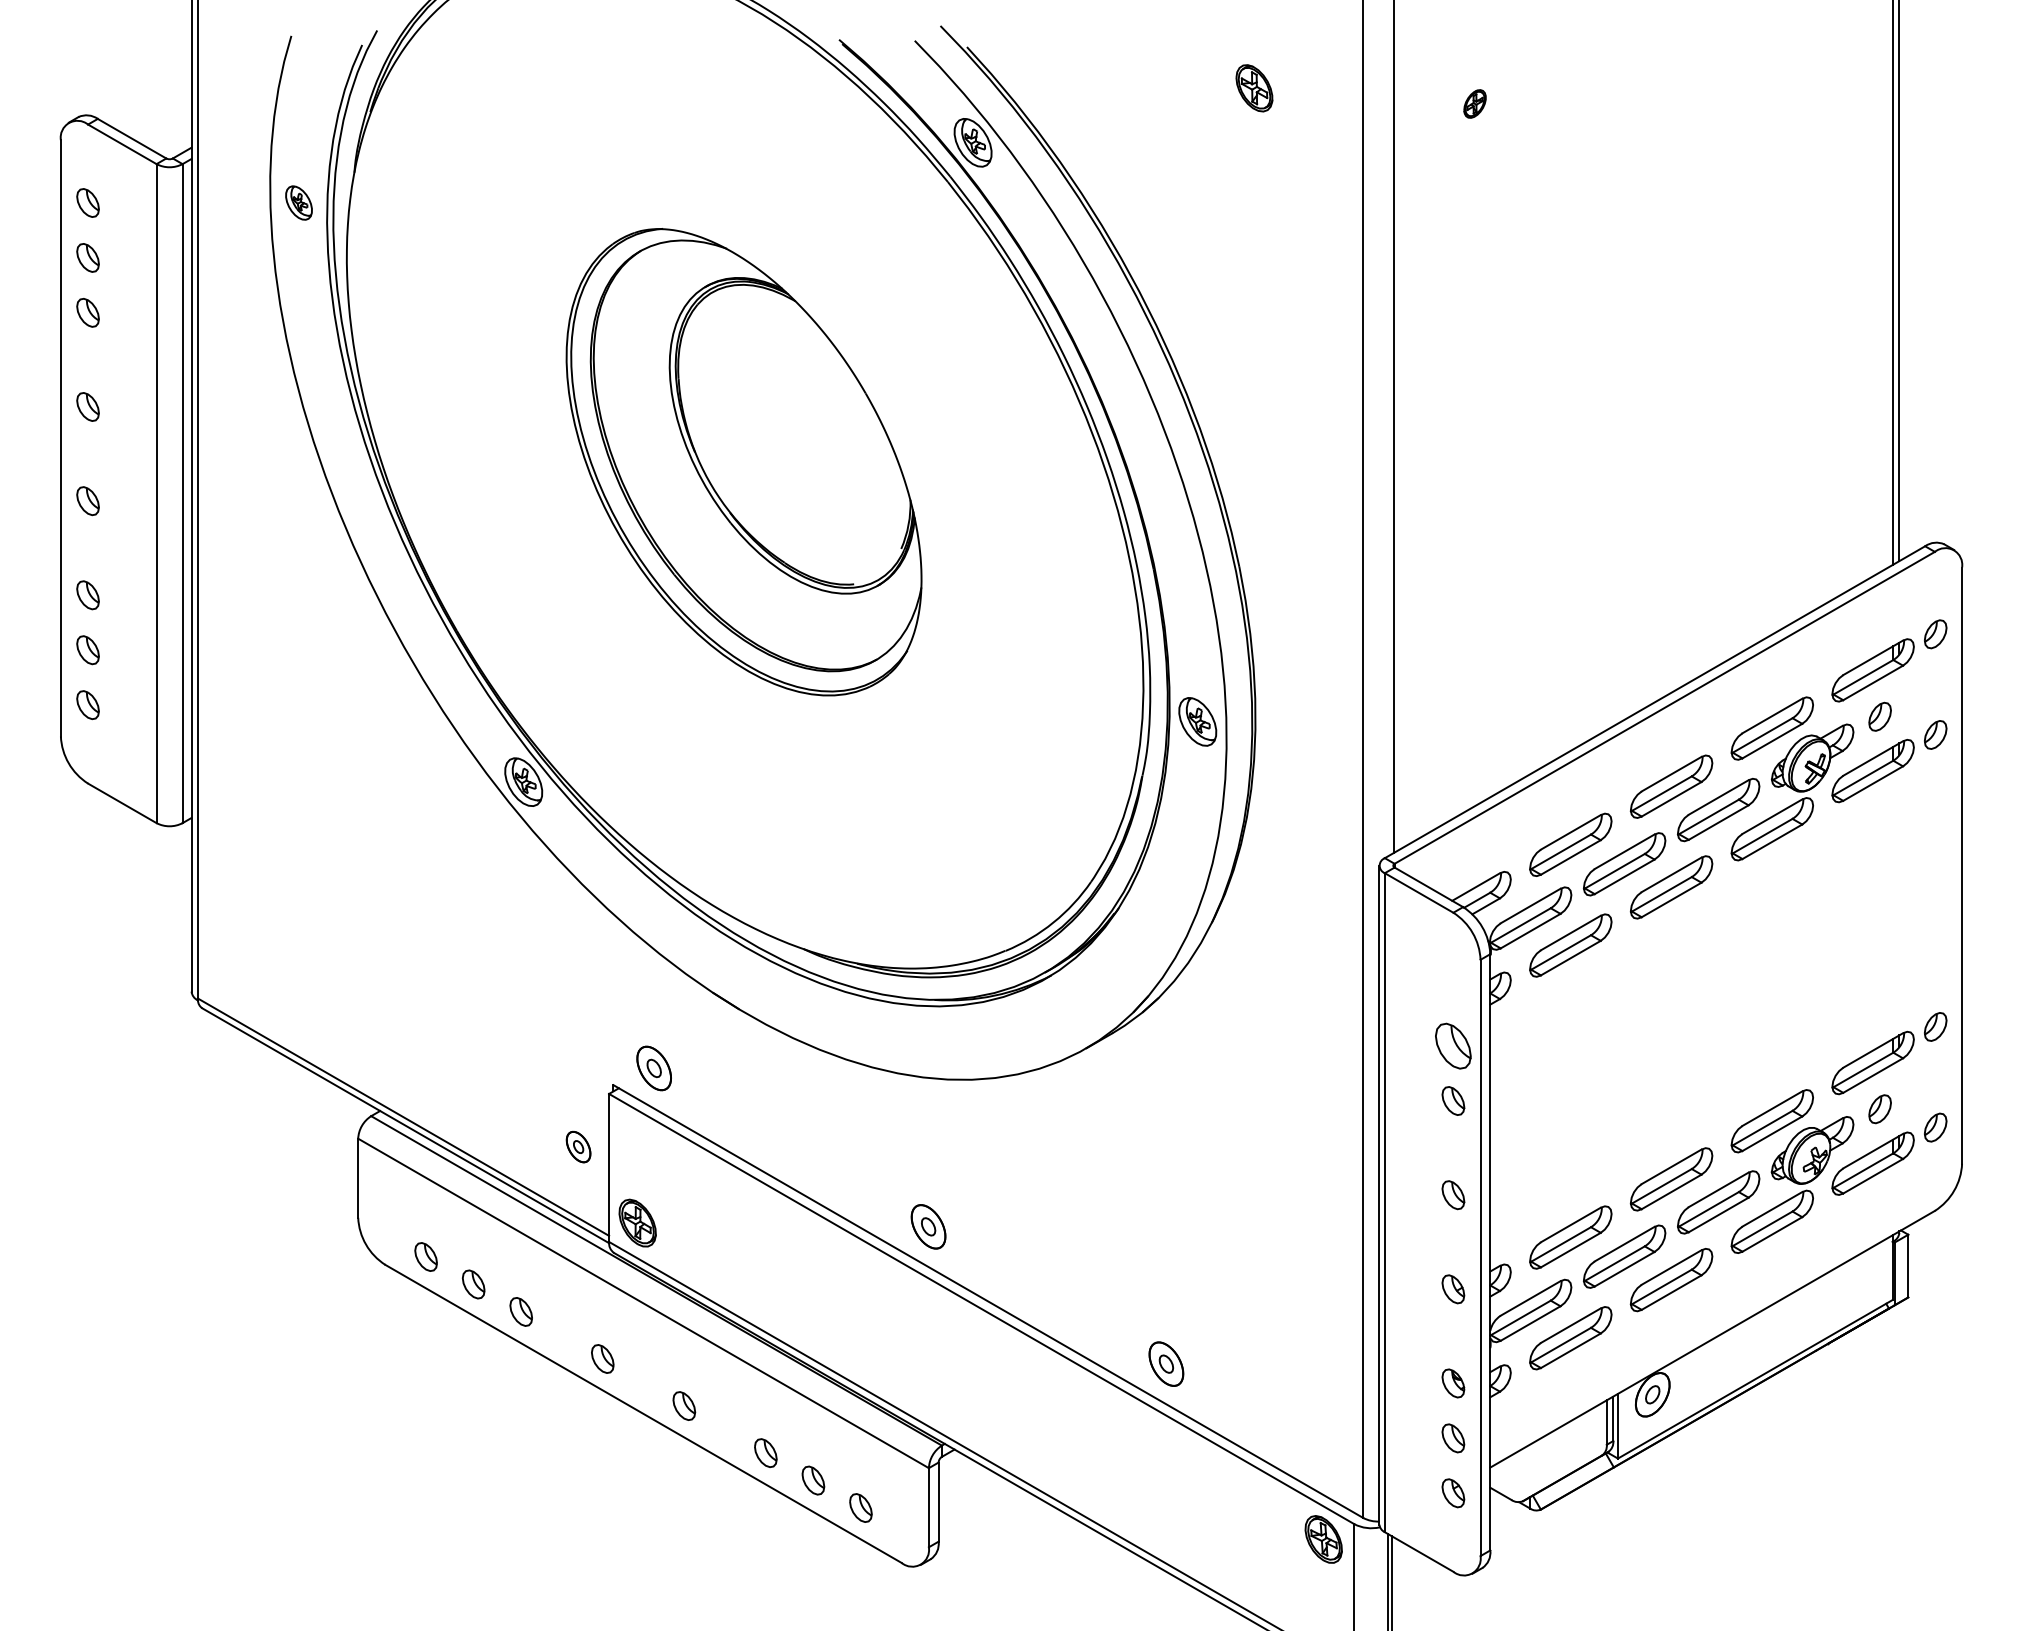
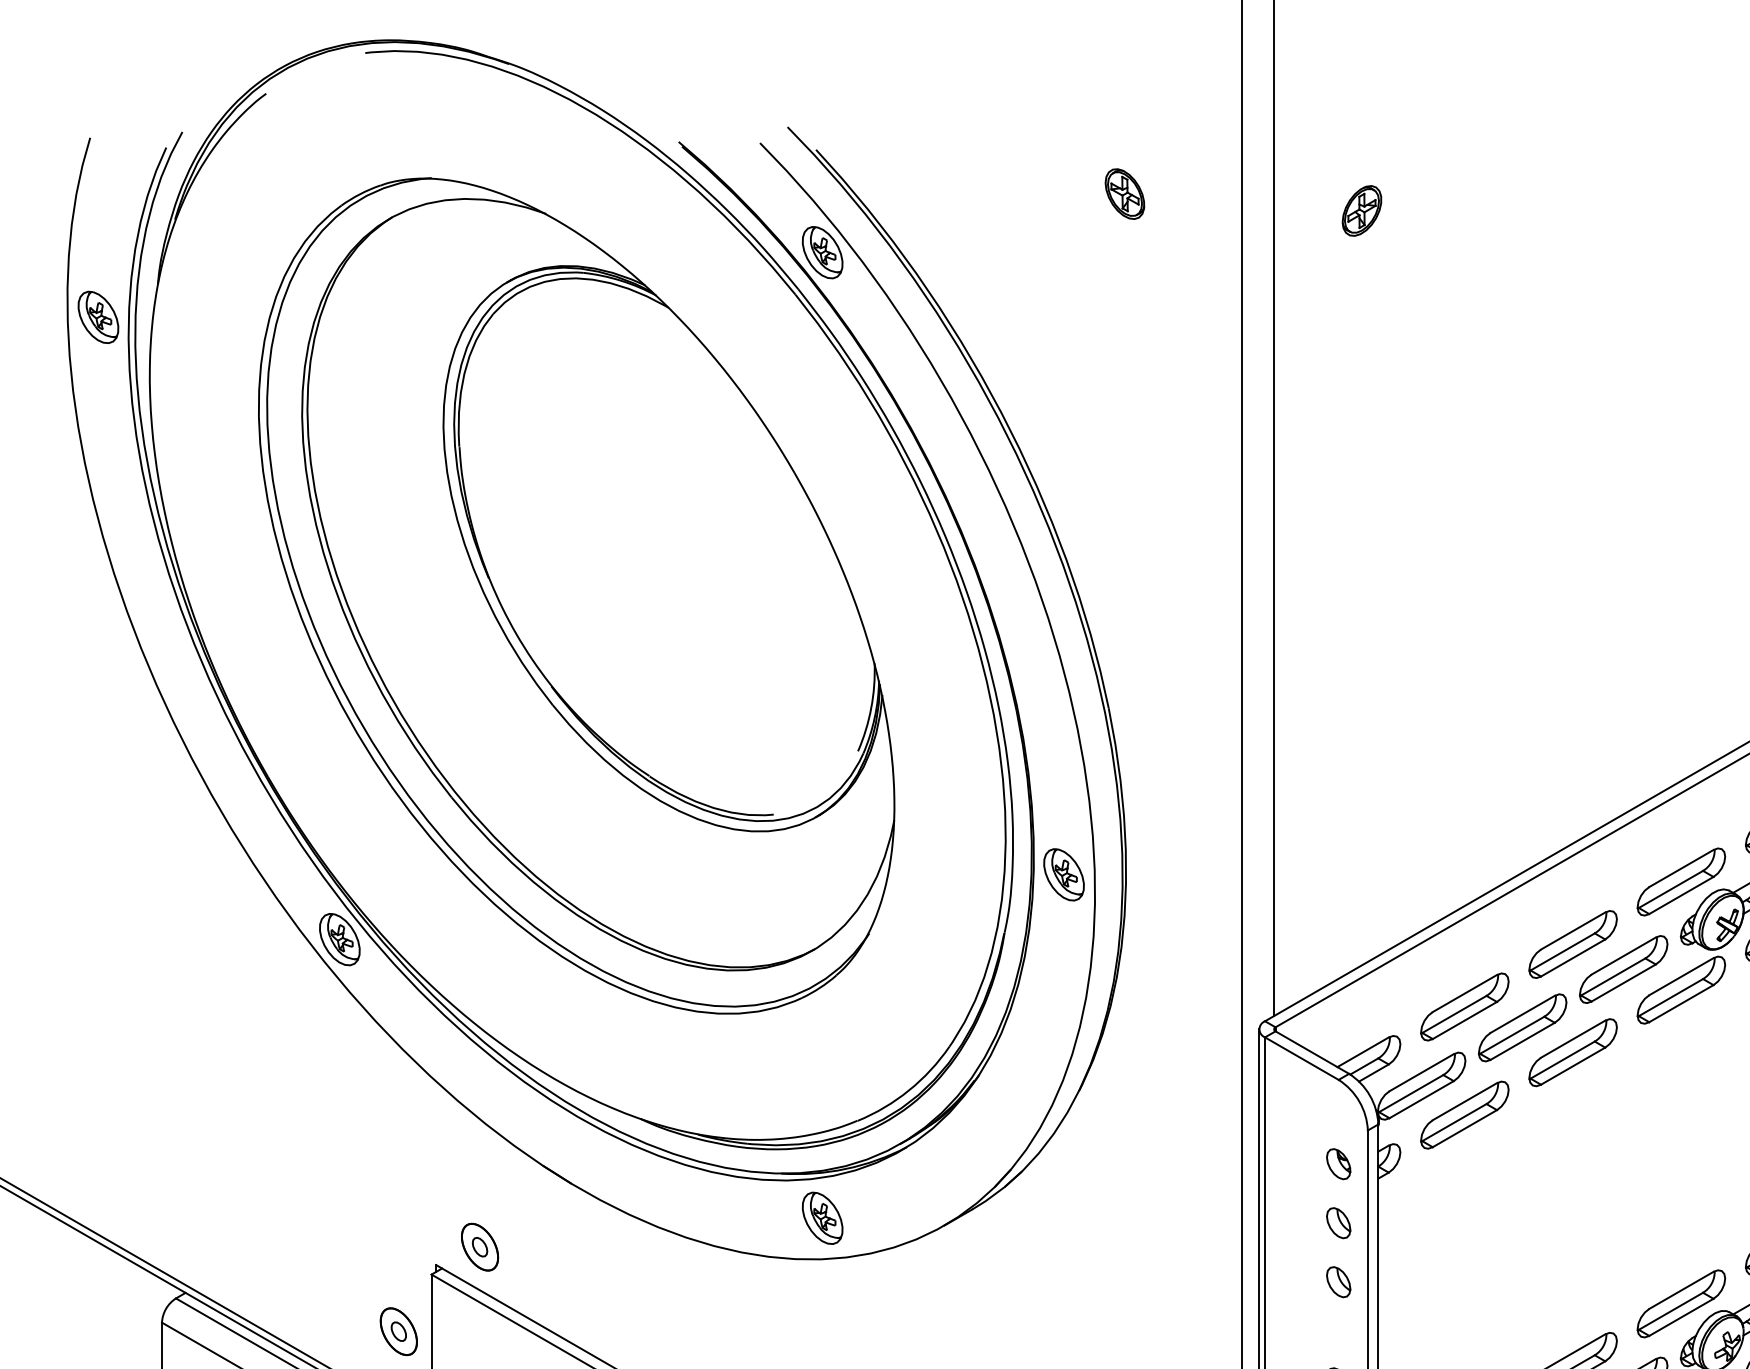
part: (1474, 103) -> (1361, 210), size x1.67
part: (298, 202) -> (97, 316), size x1.43
part: (743, 461) -> (575, 595), size x1.67
part: (1453, 991) -> (1338, 1164), added
part: (972, 1041) -> (822, 1218), added
part: (1453, 1045) -> (1338, 1222), size x0.62
part: (578, 1146) -> (398, 1331), size x1.43

